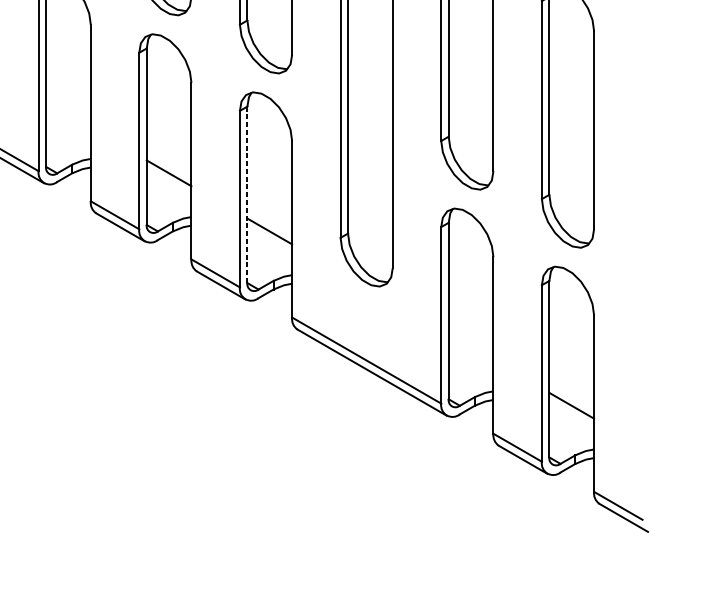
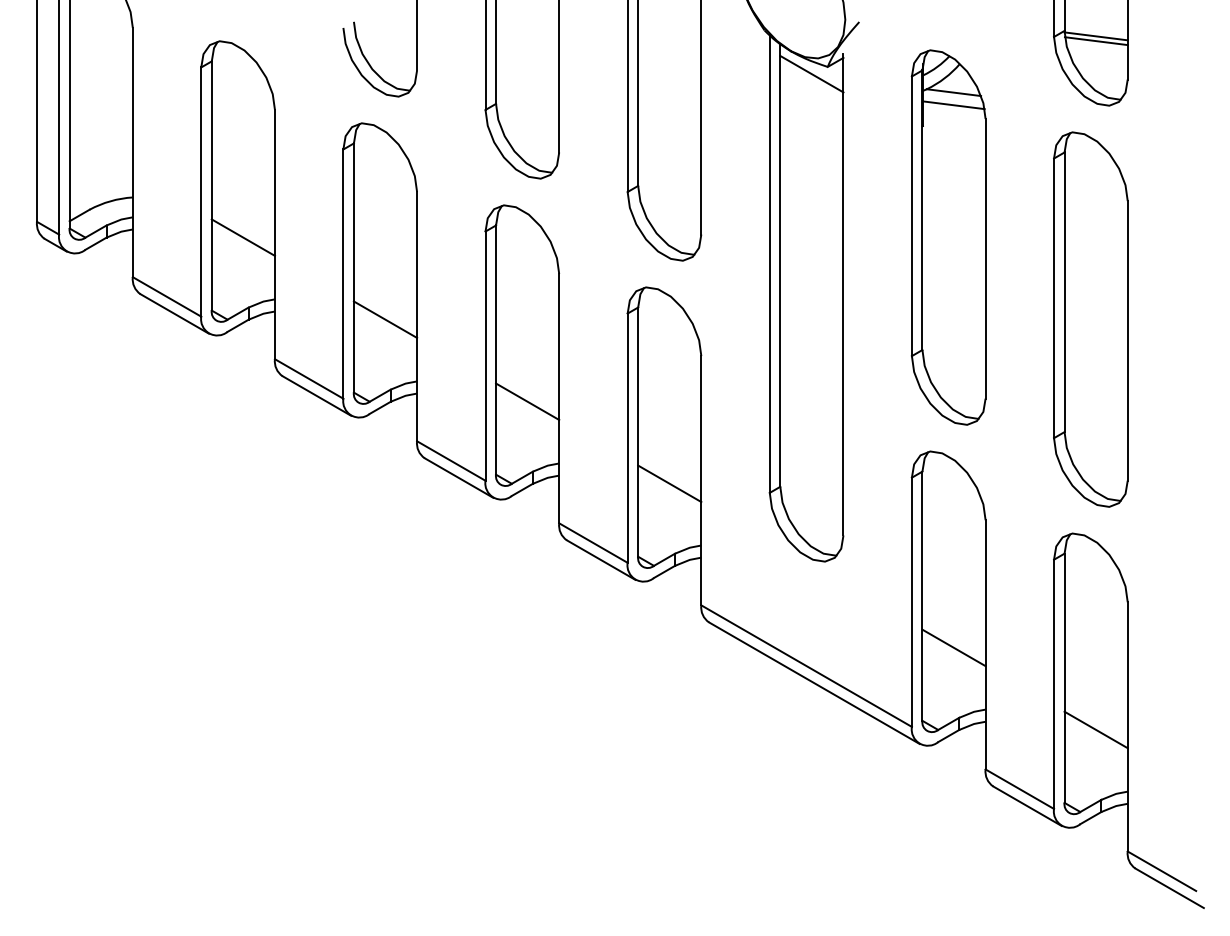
line: (68, 115) -> (385, 319), added
line: (247, 195) -> (638, 432), dashed -> solid
line: (470, 347) -> (953, 647), added

